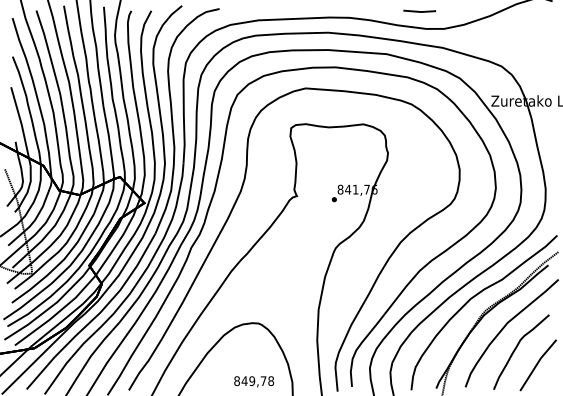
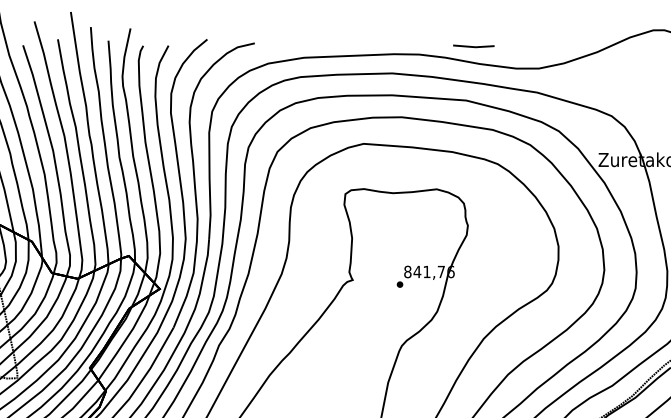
line: (418, 10) -> (472, 45), moved

